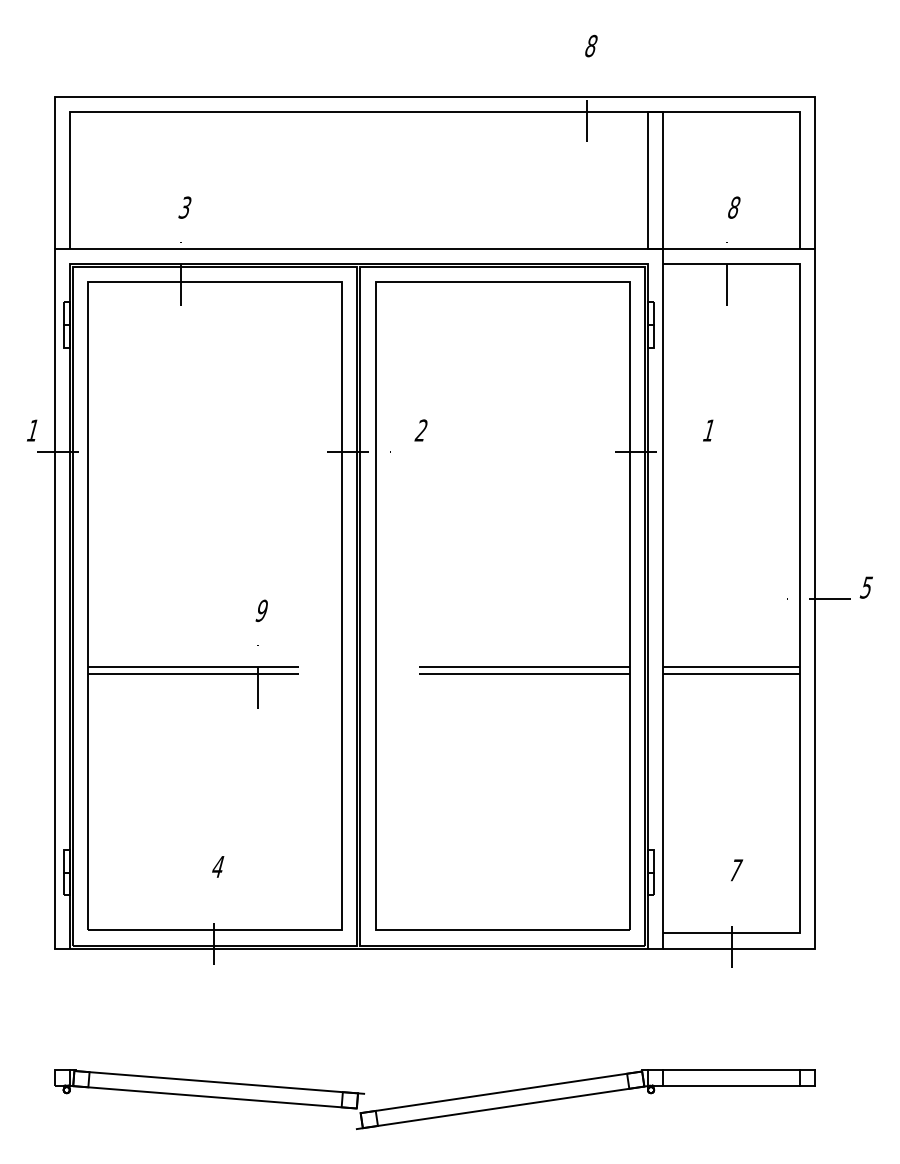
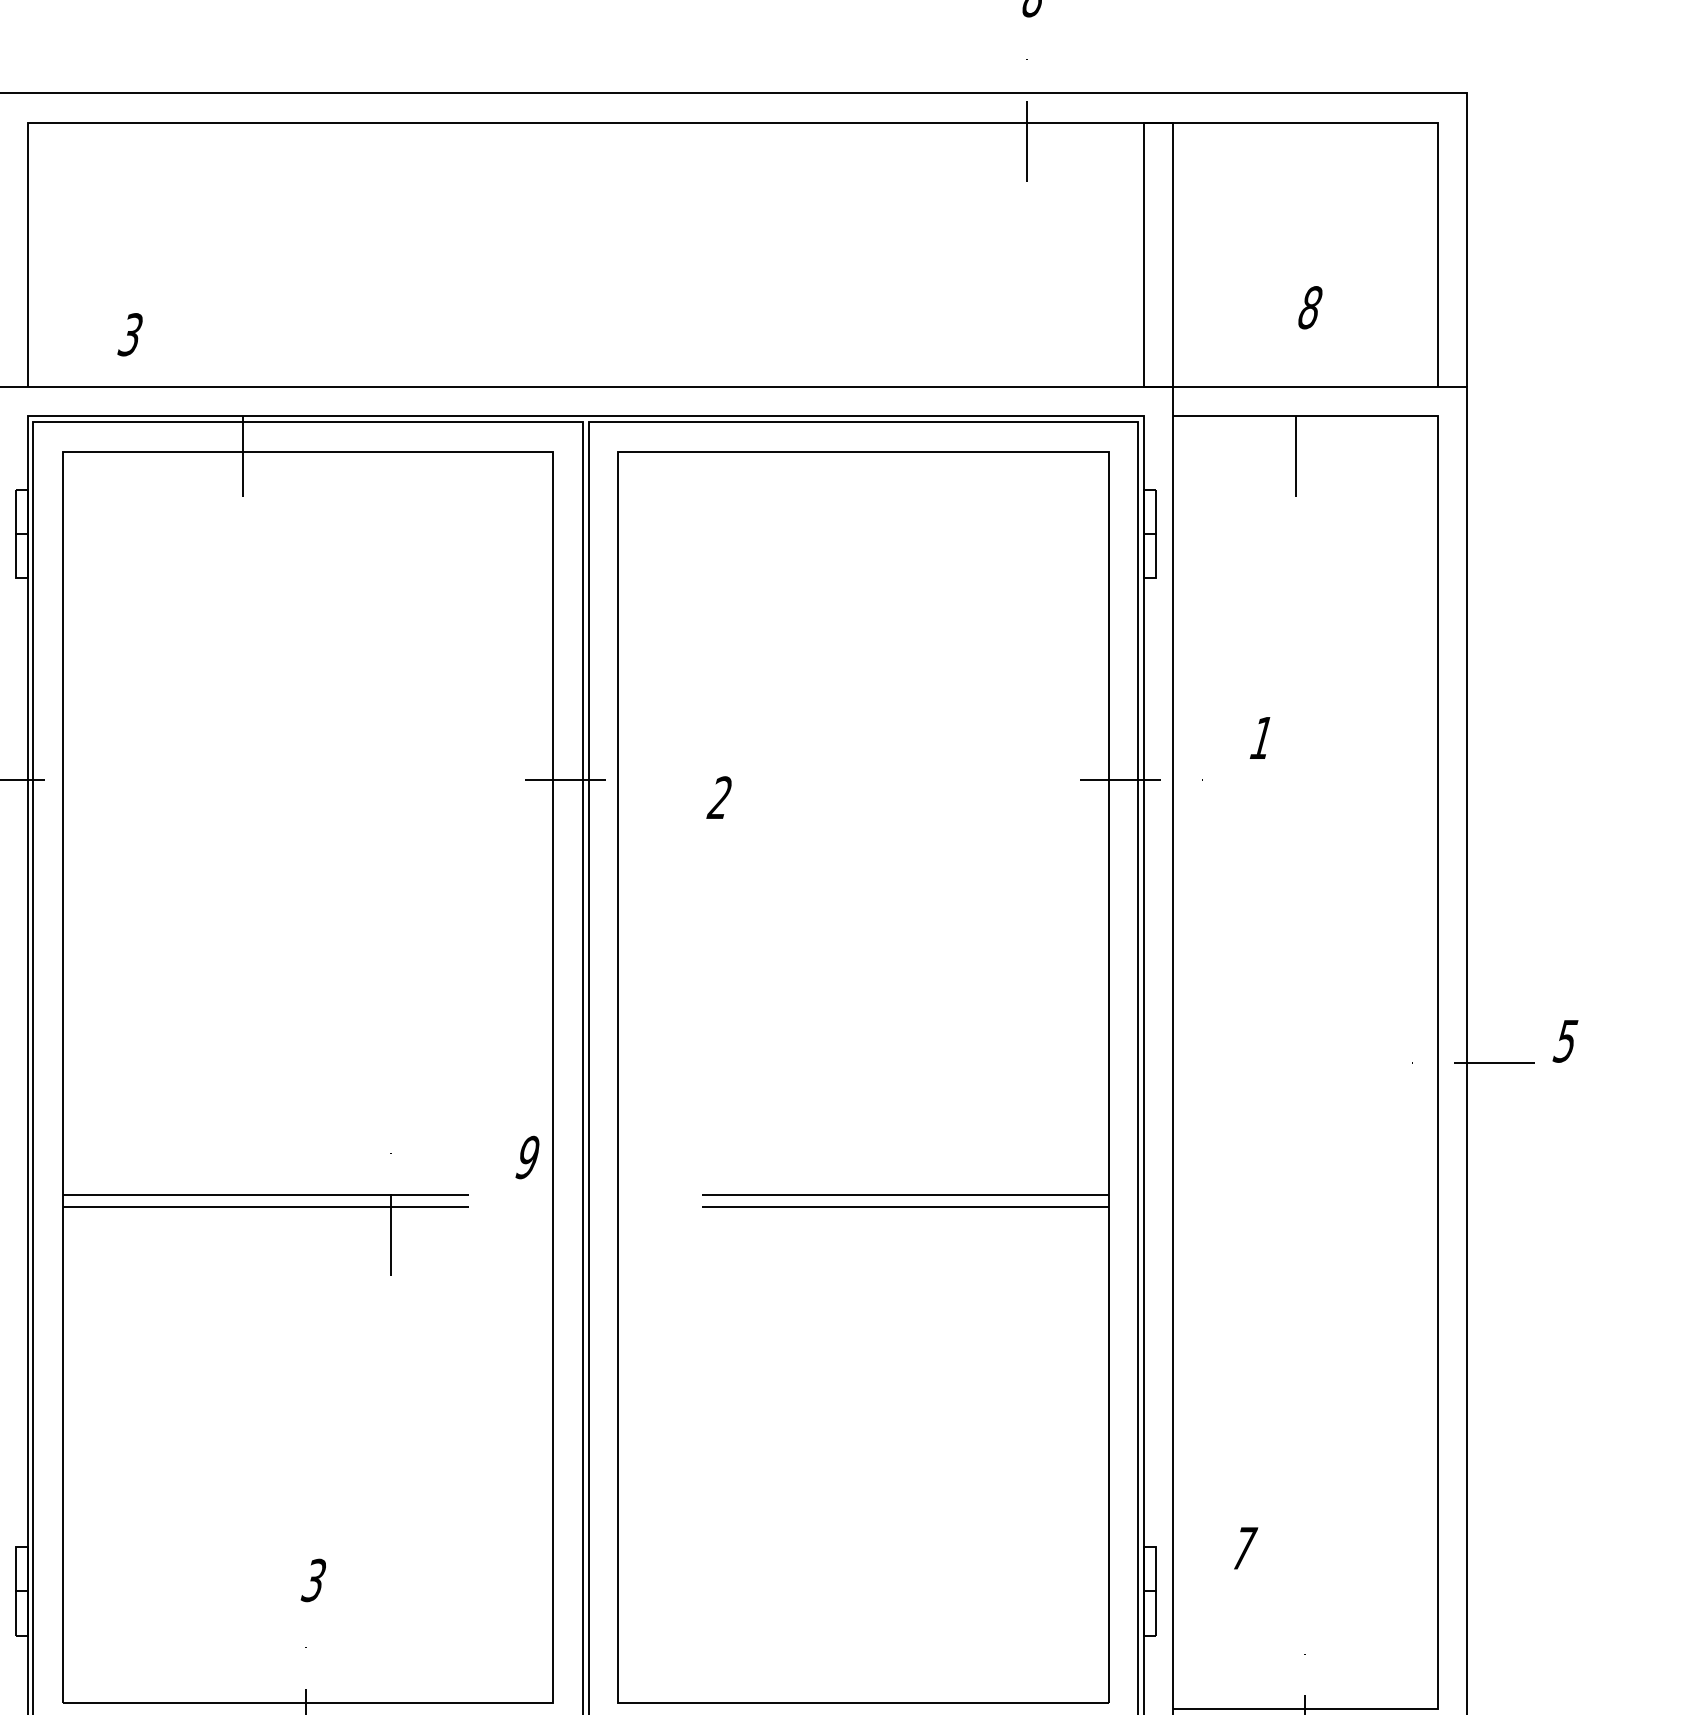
text: (184, 207) -> (129, 334), moved
text: (420, 430) -> (718, 797), moved
text: (261, 610) -> (526, 1156), moved
line: (731, 667) -> (1305, 1195), removed
line: (731, 673) -> (1305, 1207), removed
text: (217, 866) -> (312, 1579), 4 -> 3
text: (737, 870) -> (1247, 1548), moved

